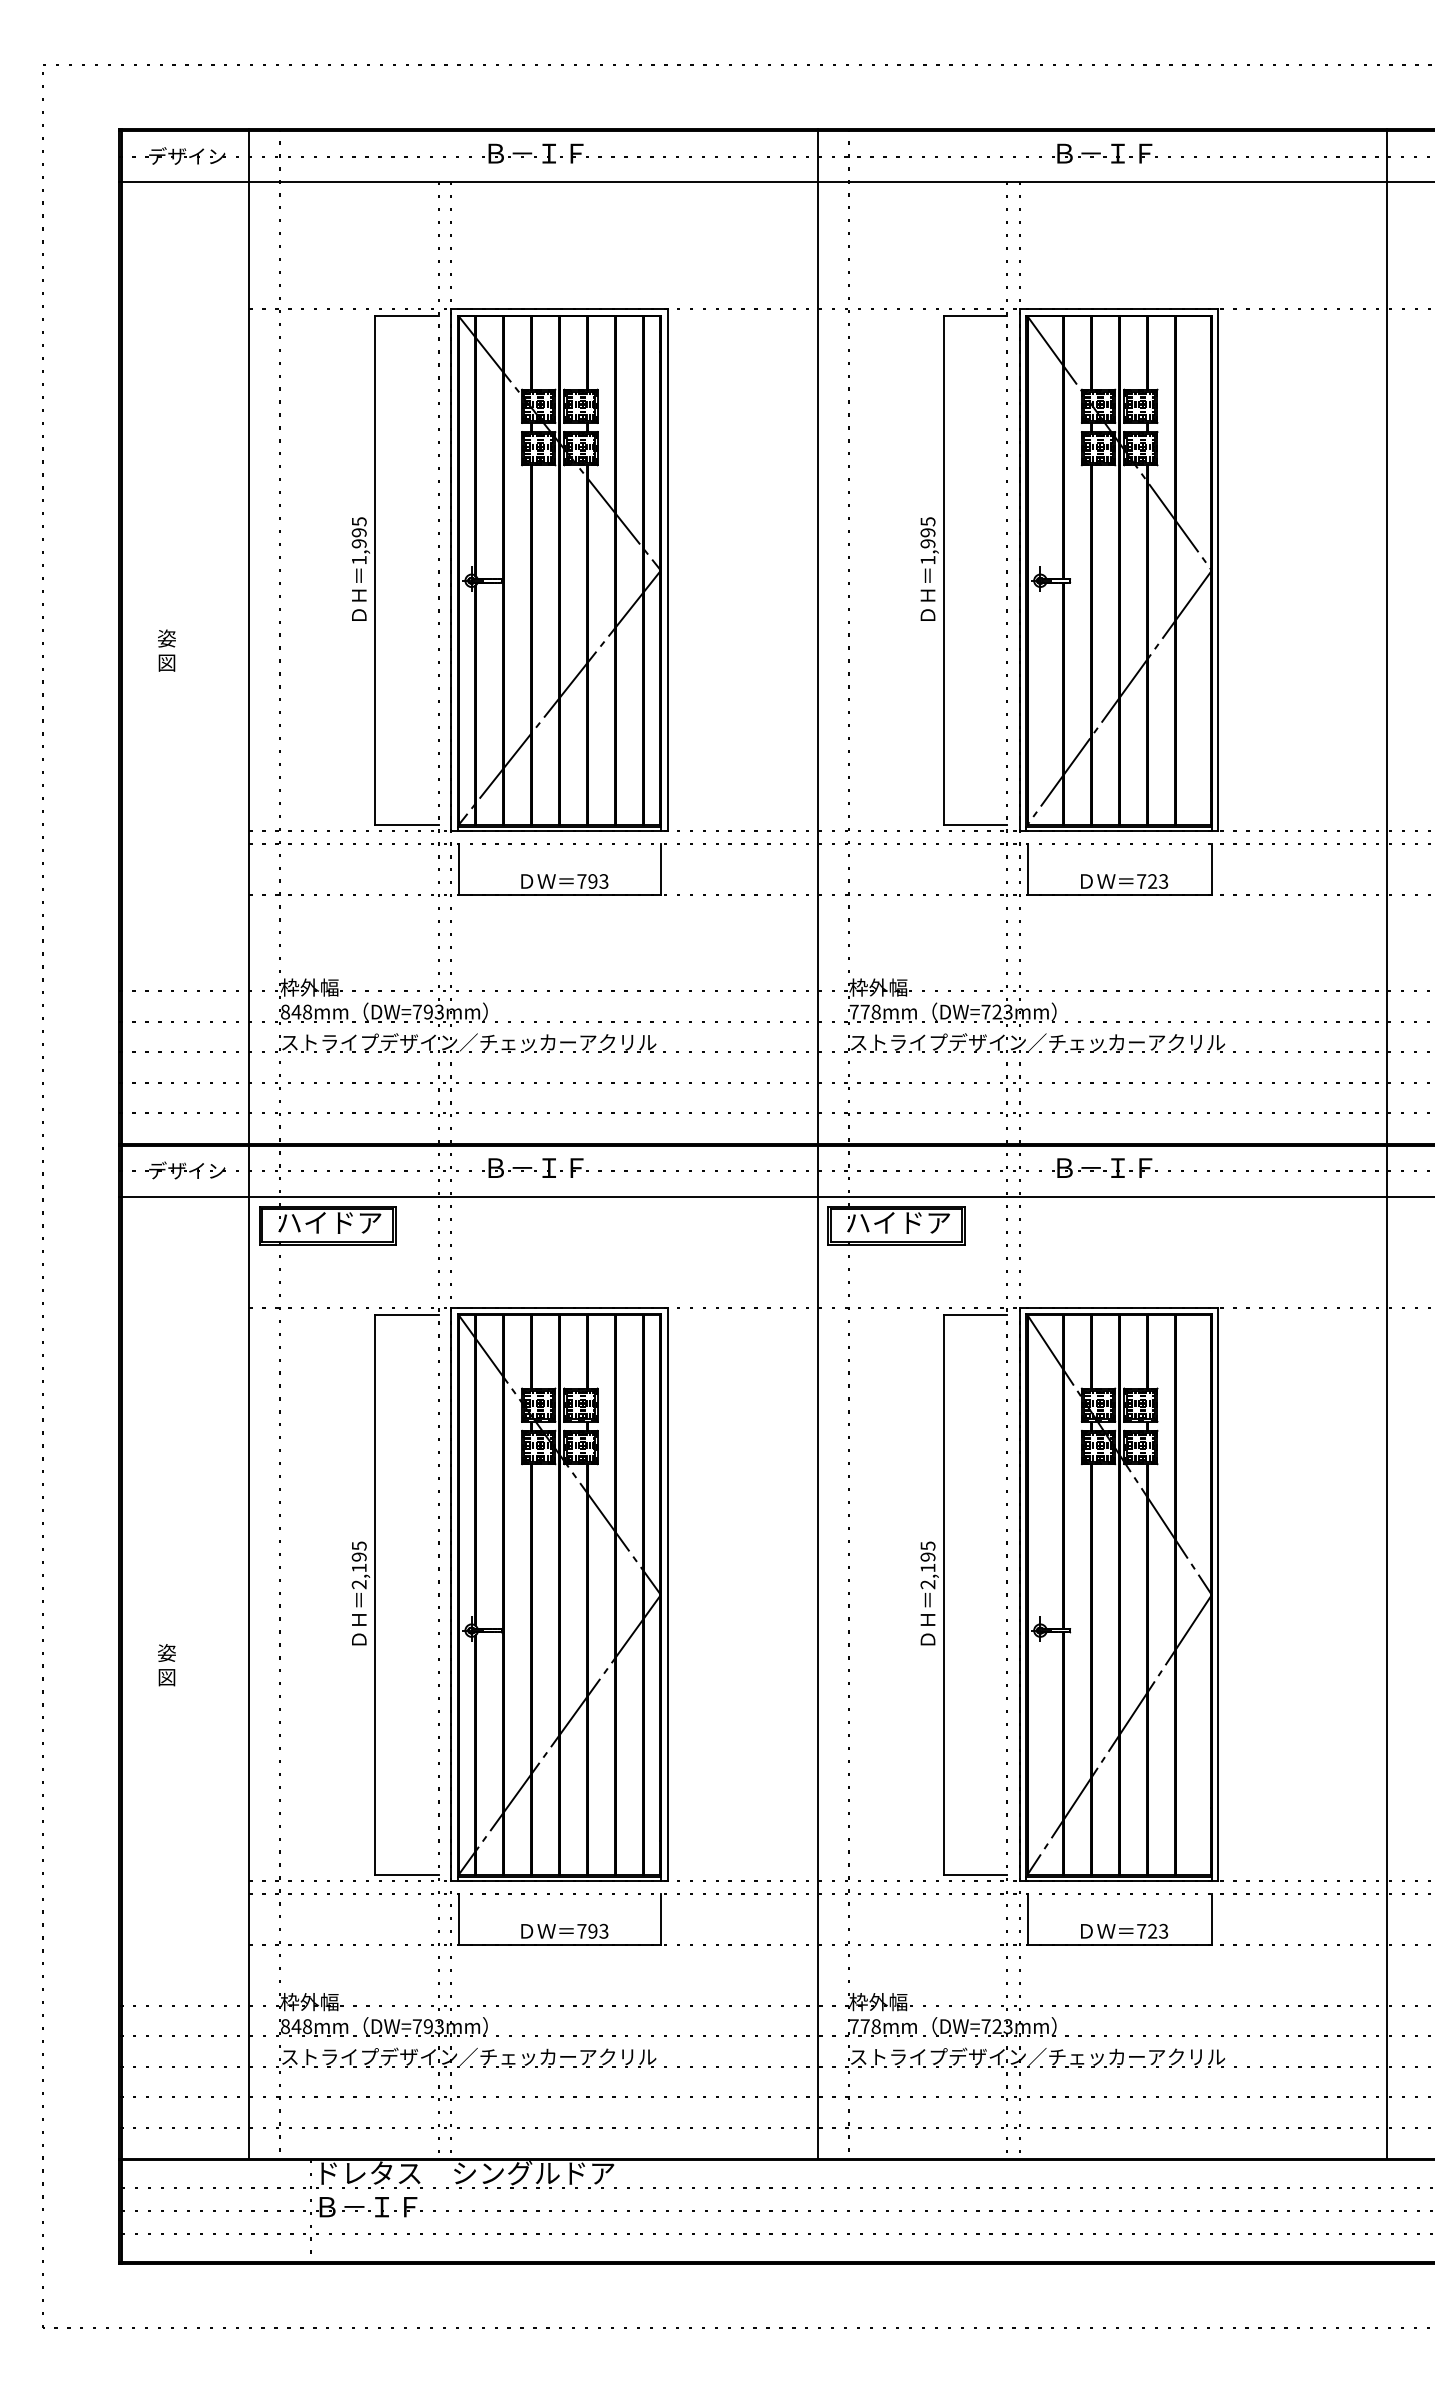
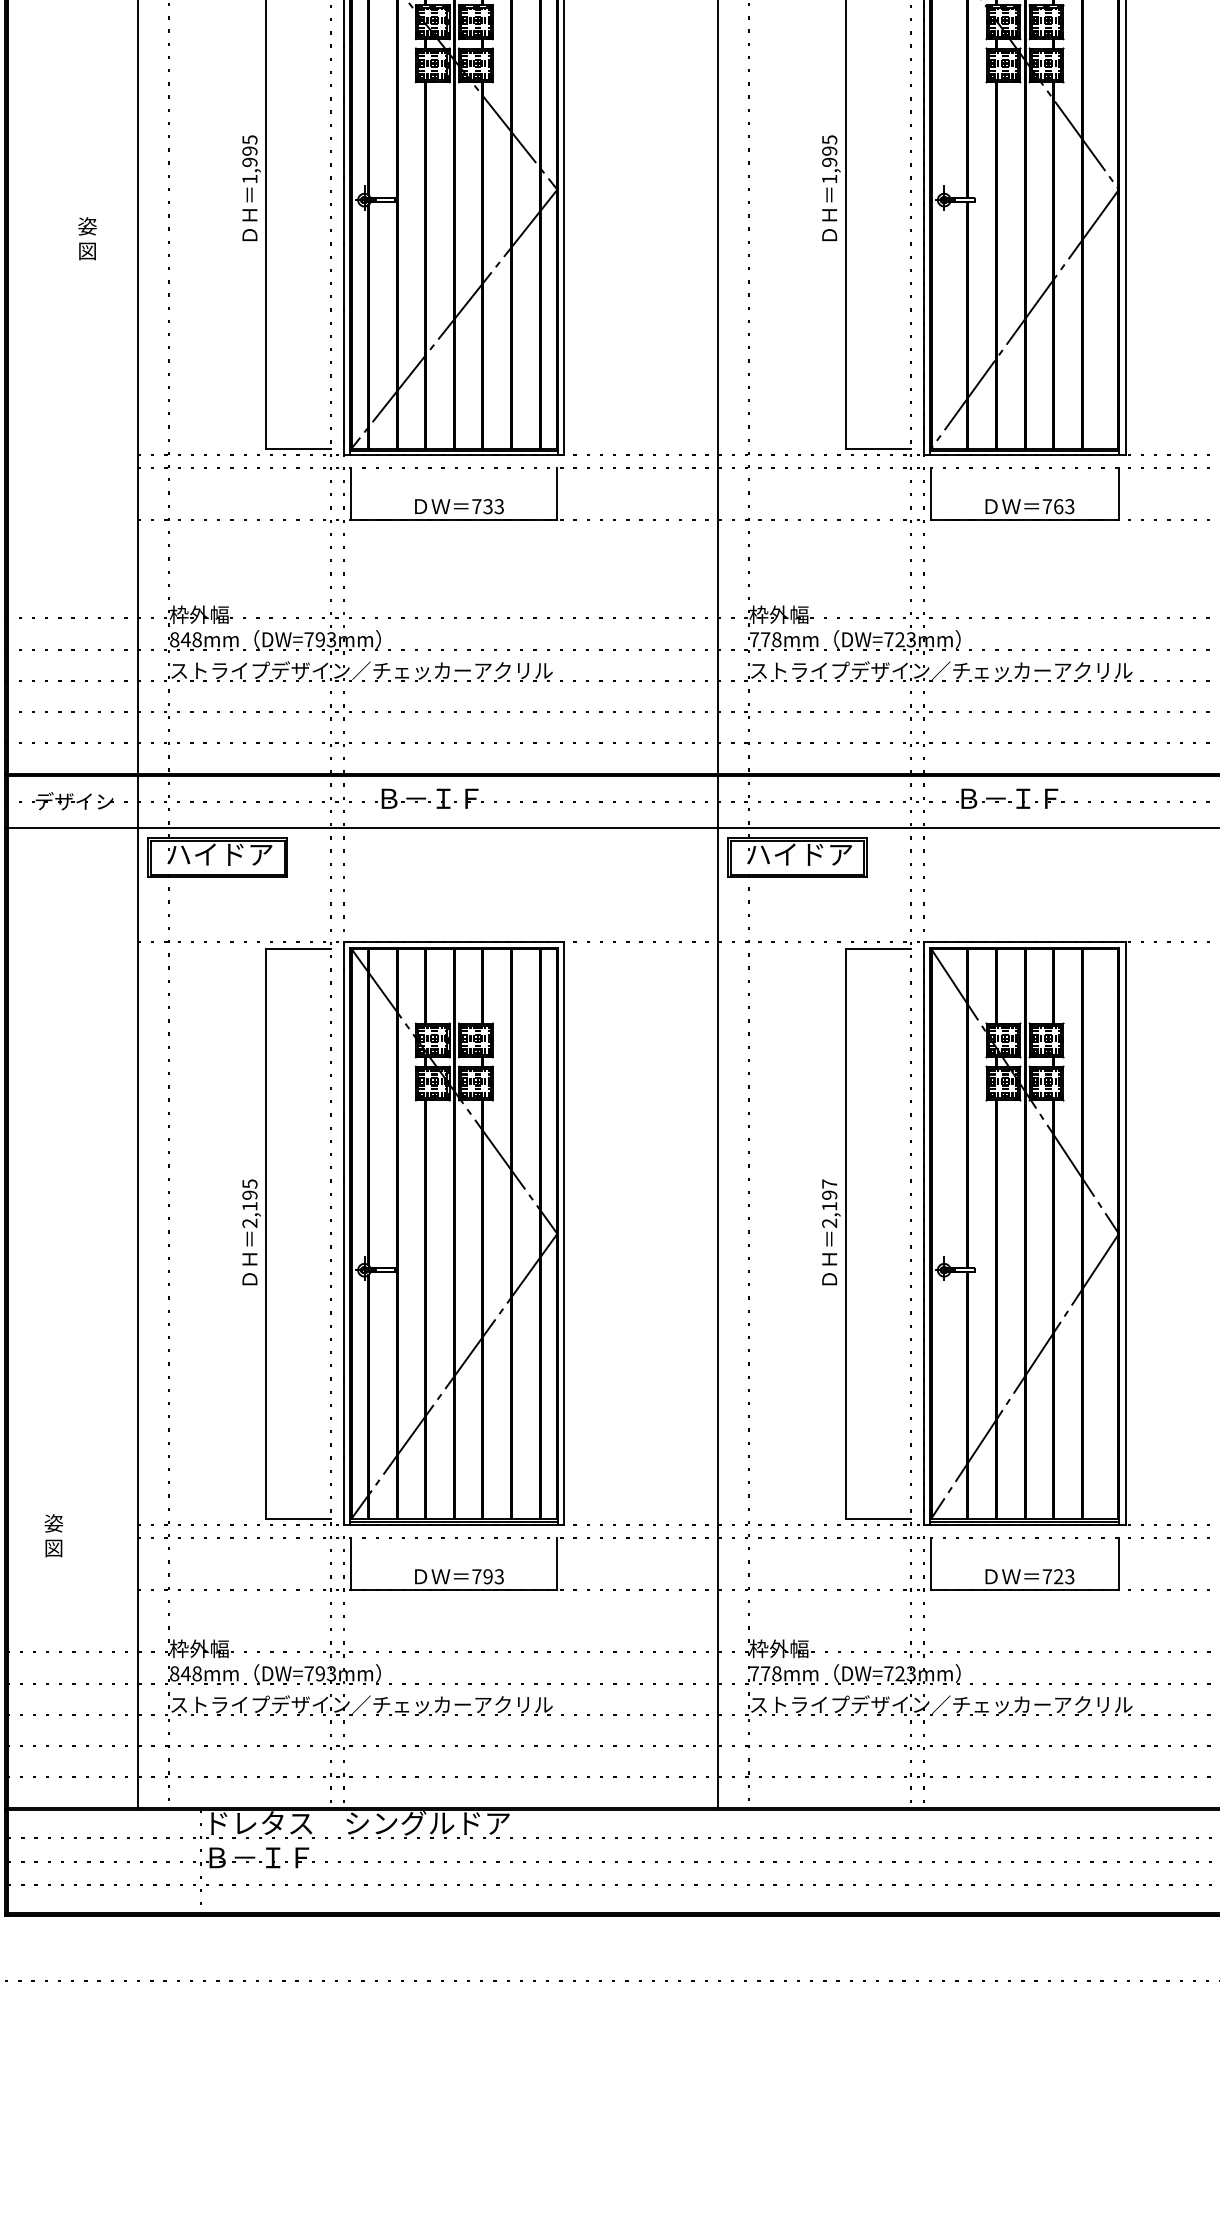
text: (166, 650) -> (87, 238), moved
text: (592, 881) -> (487, 506), 793 -> 733
text: (1152, 881) -> (1058, 506), 723 -> 763
text: (927, 1545) -> (829, 1183), 2,195 -> 2,197
text: (166, 1665) -> (53, 1536), moved

